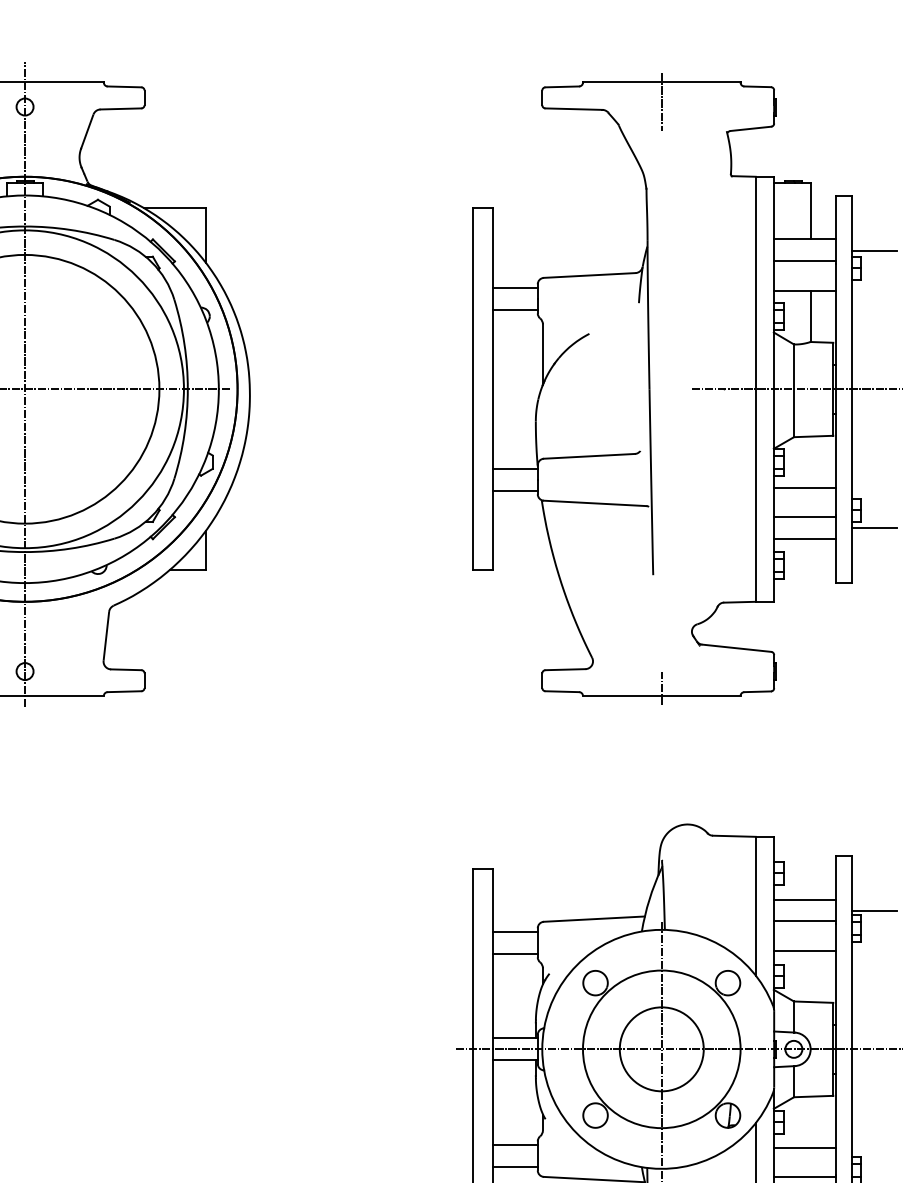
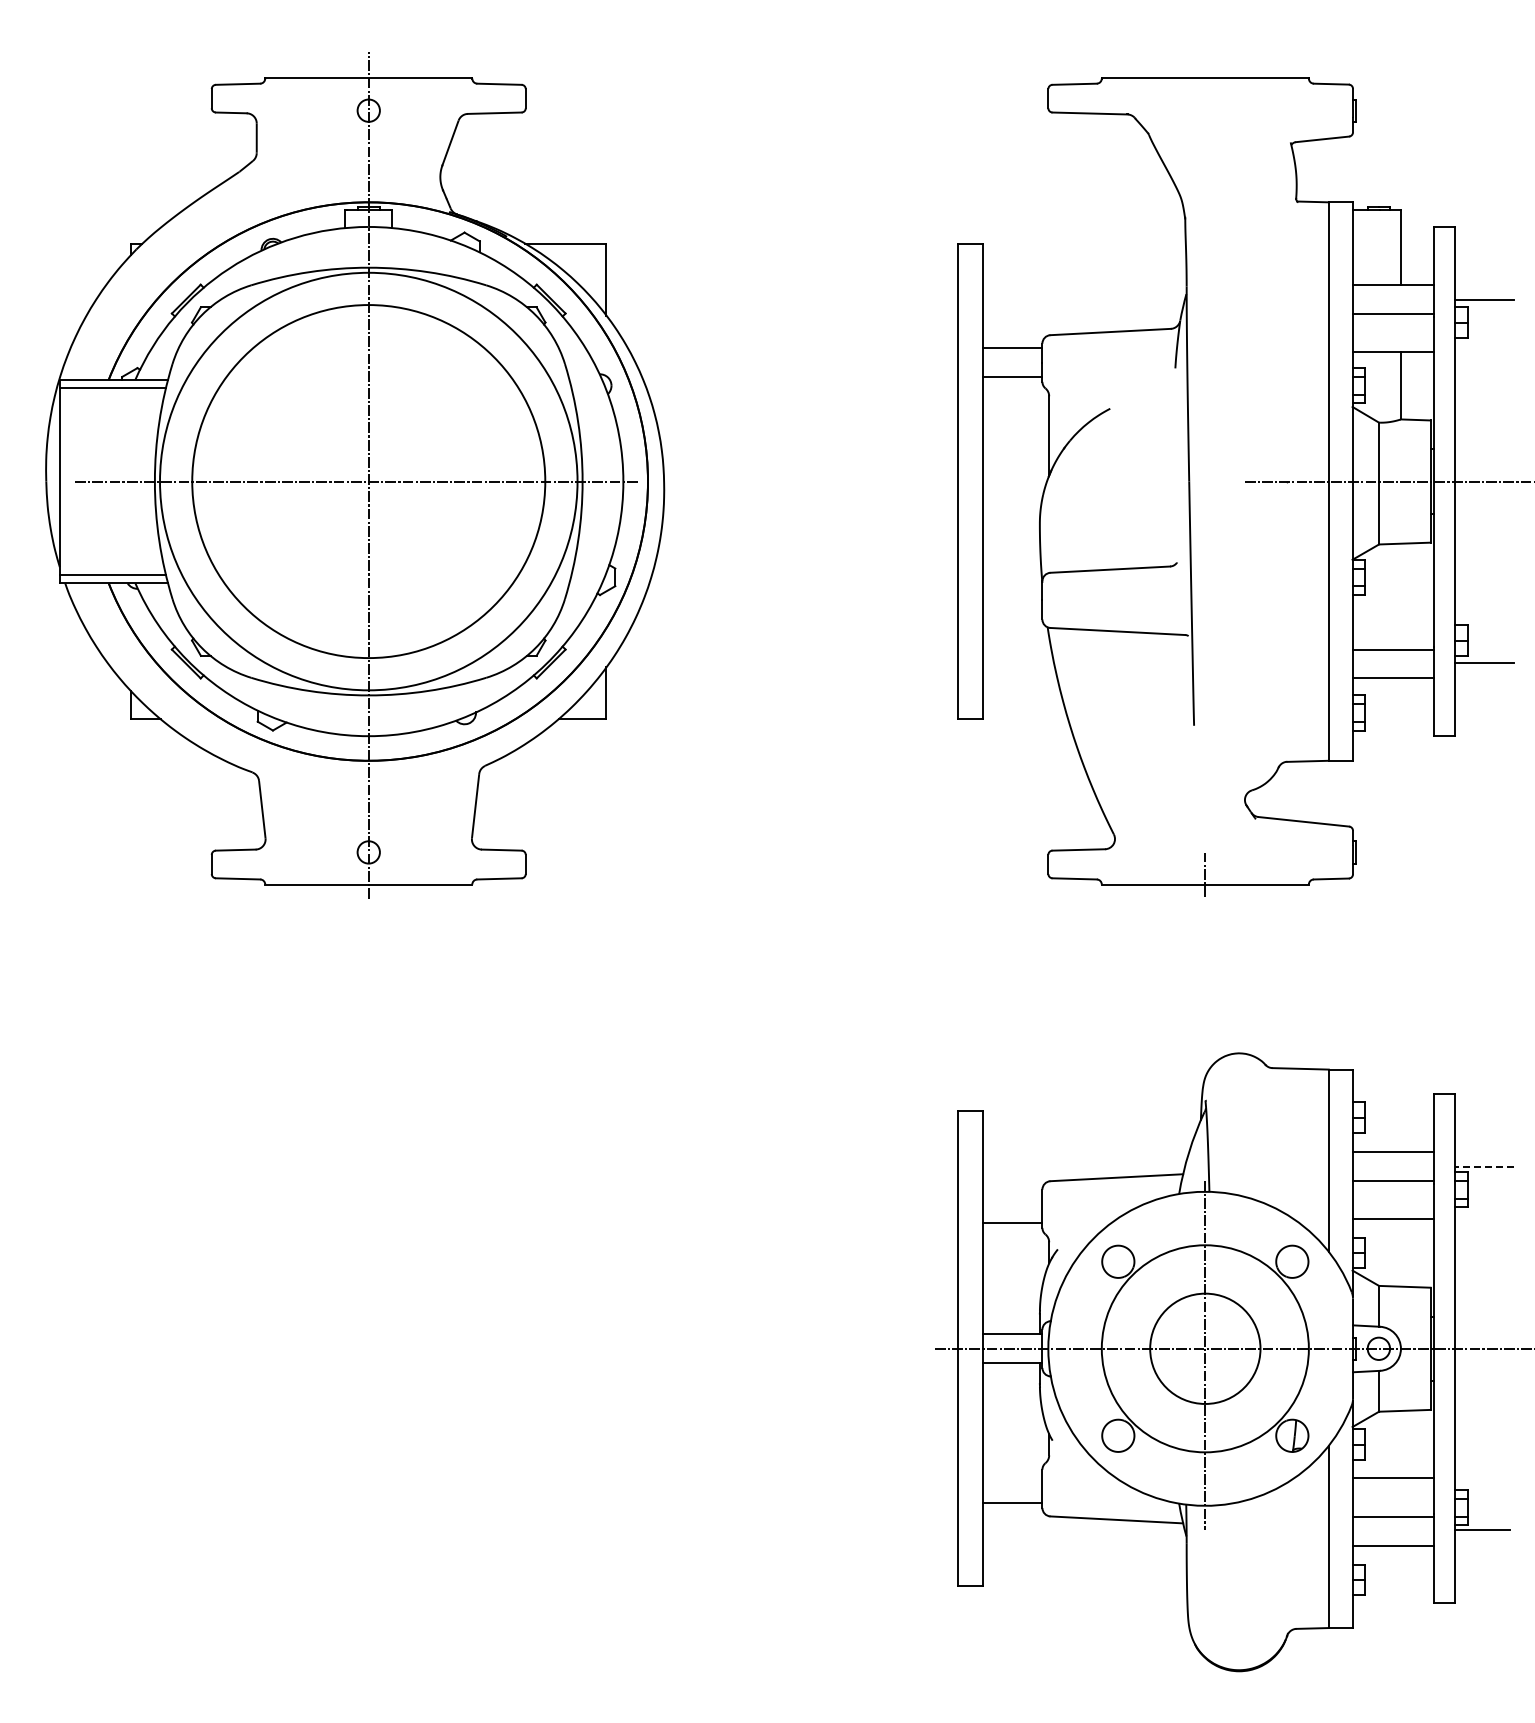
line: (661, 101) -> (1205, 103), removed
line: (515, 468) -> (1012, 585), removed
line: (804, 488) -> (1393, 611), removed
line: (515, 490) -> (1012, 614), removed
line: (874, 911) -> (1484, 1167), solid -> dashed
line: (515, 931) -> (1012, 1194), removed
line: (515, 1145) -> (1012, 1474), removed

